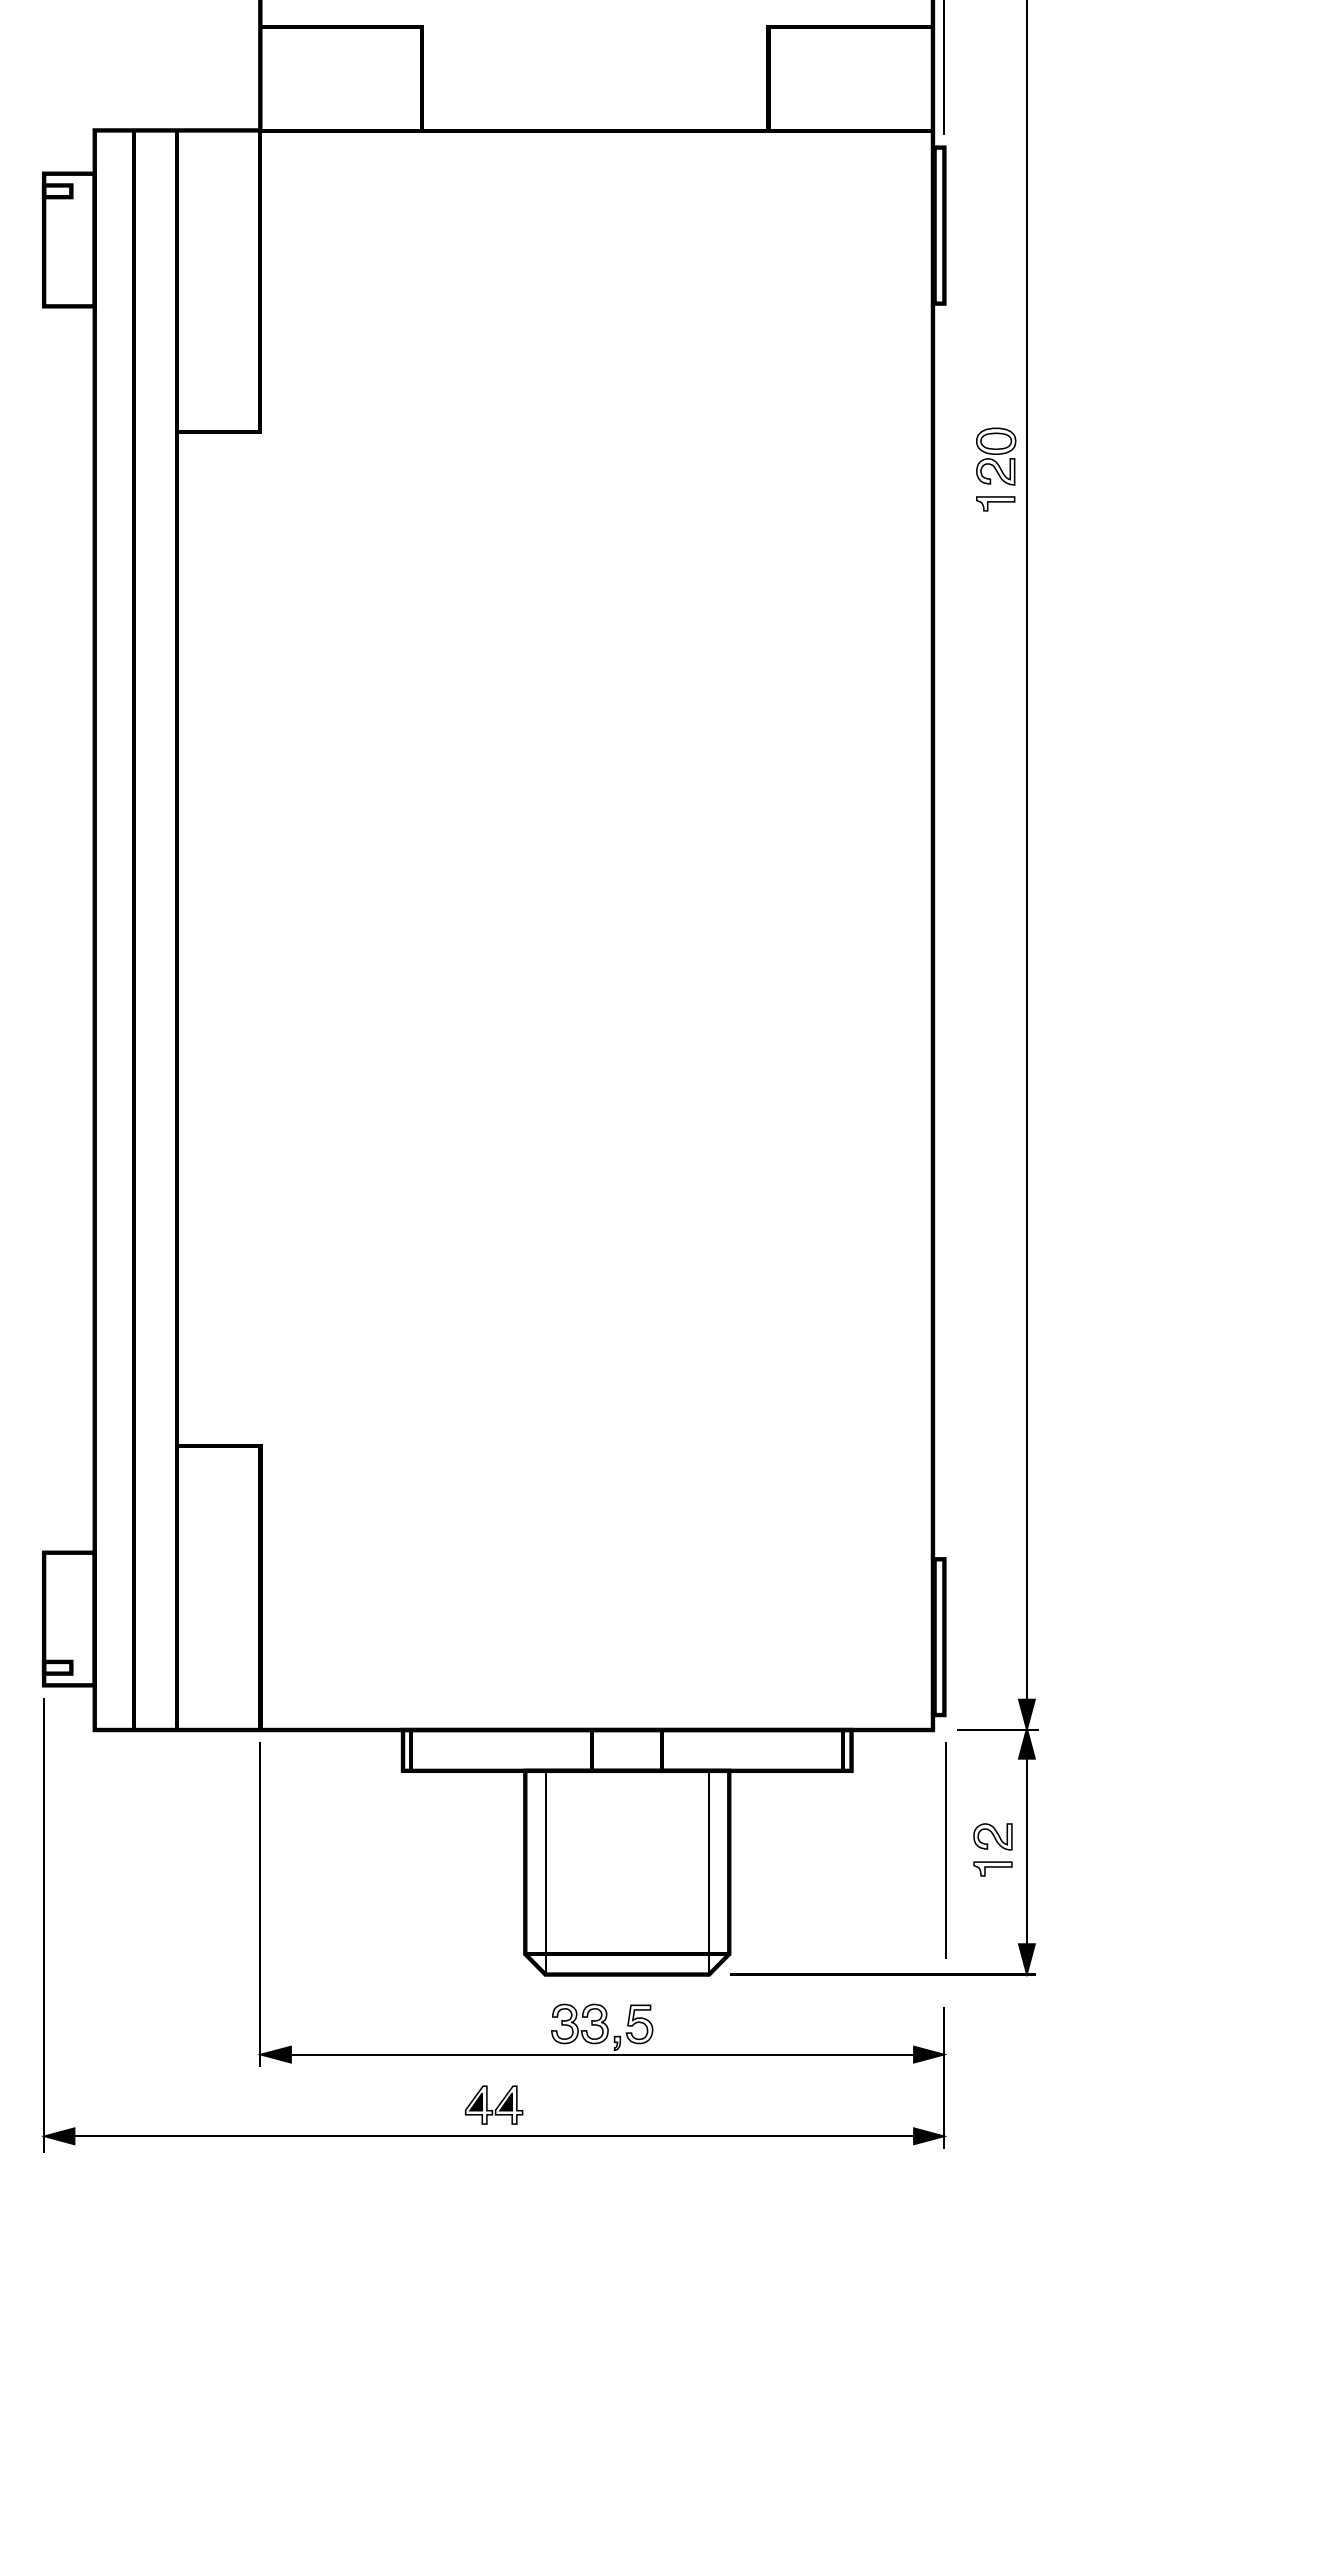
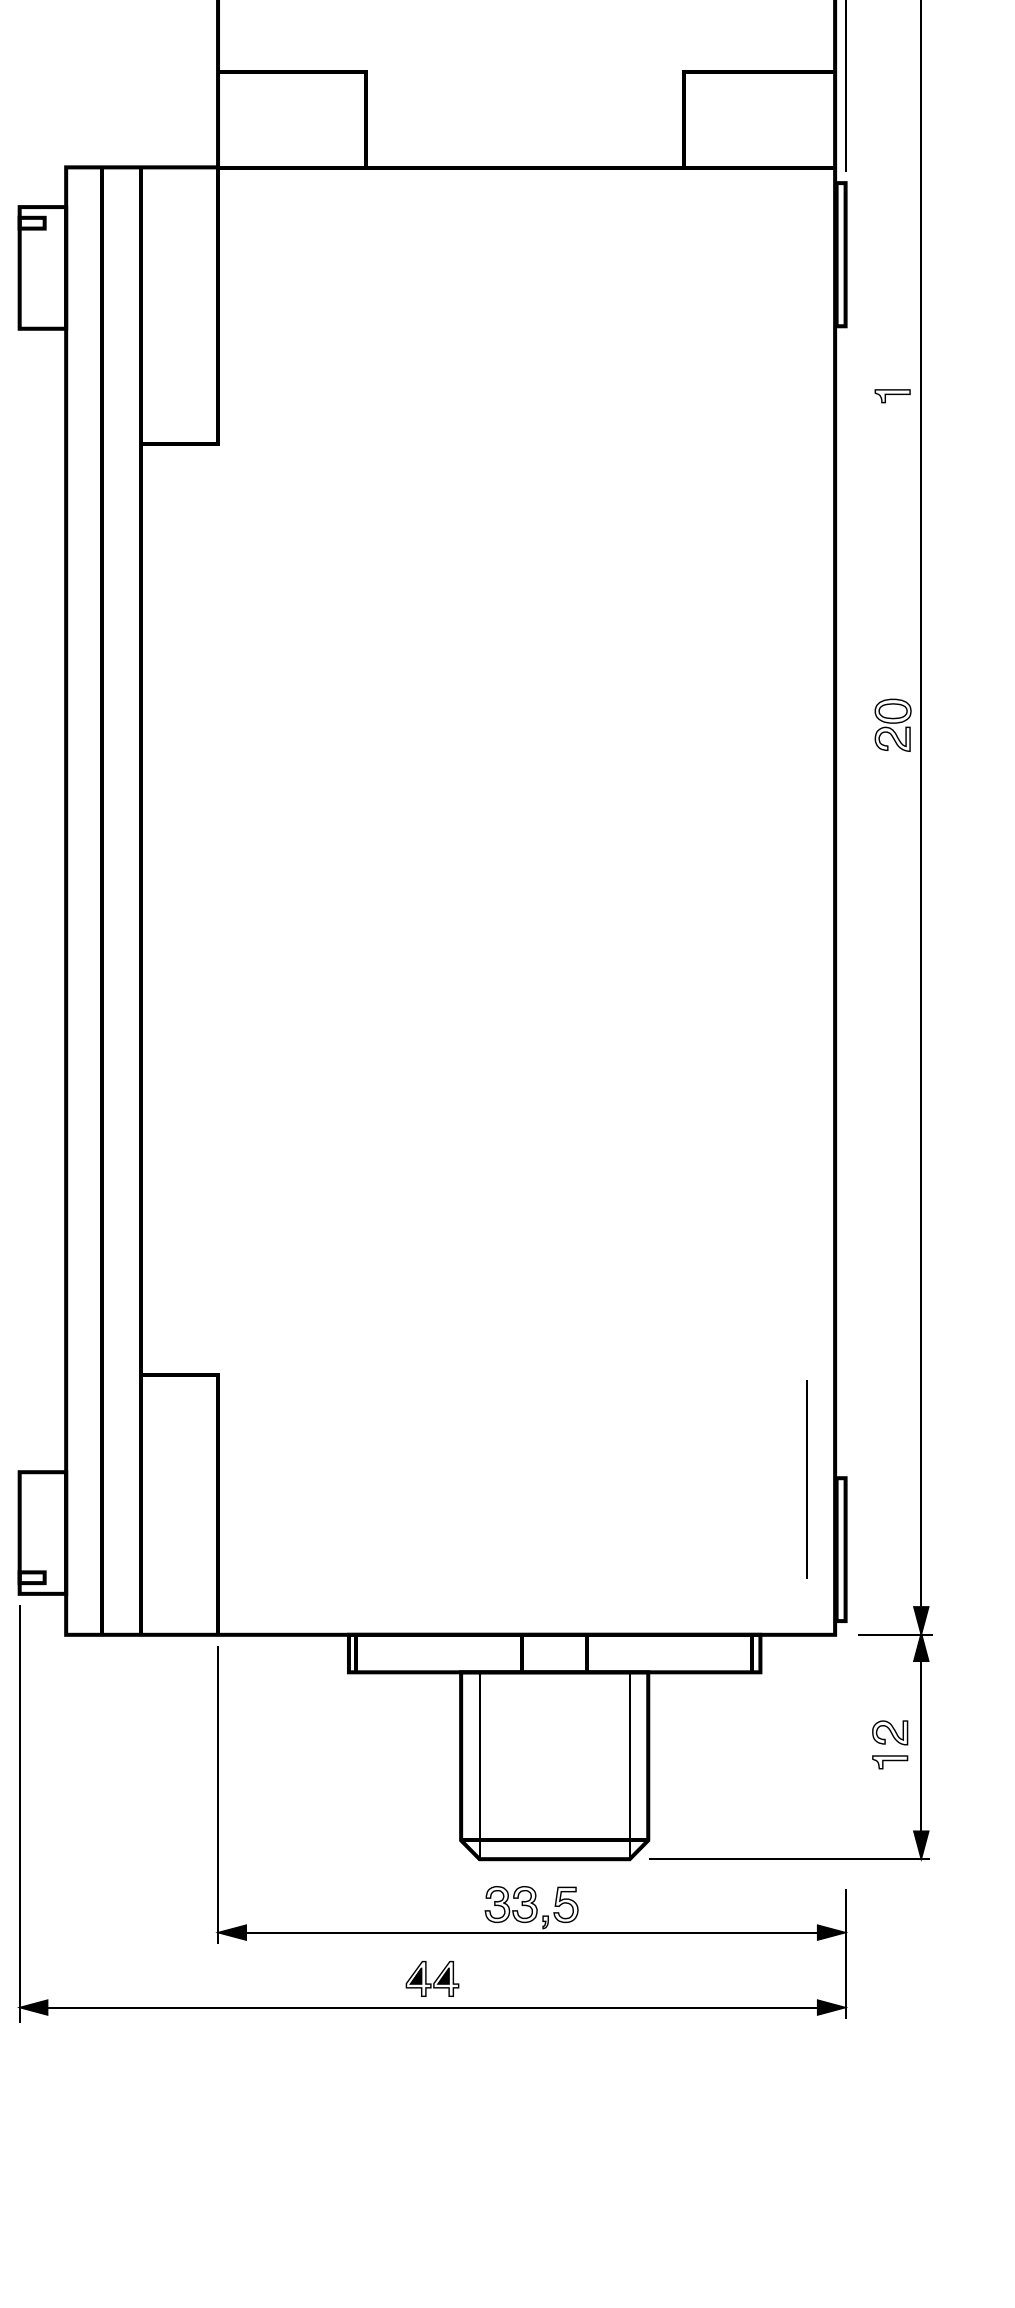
part: (996, 456) -> (893, 725), moved
part: (995, 503) -> (892, 395), moved
line: (945, 1850) -> (806, 1479), moved

